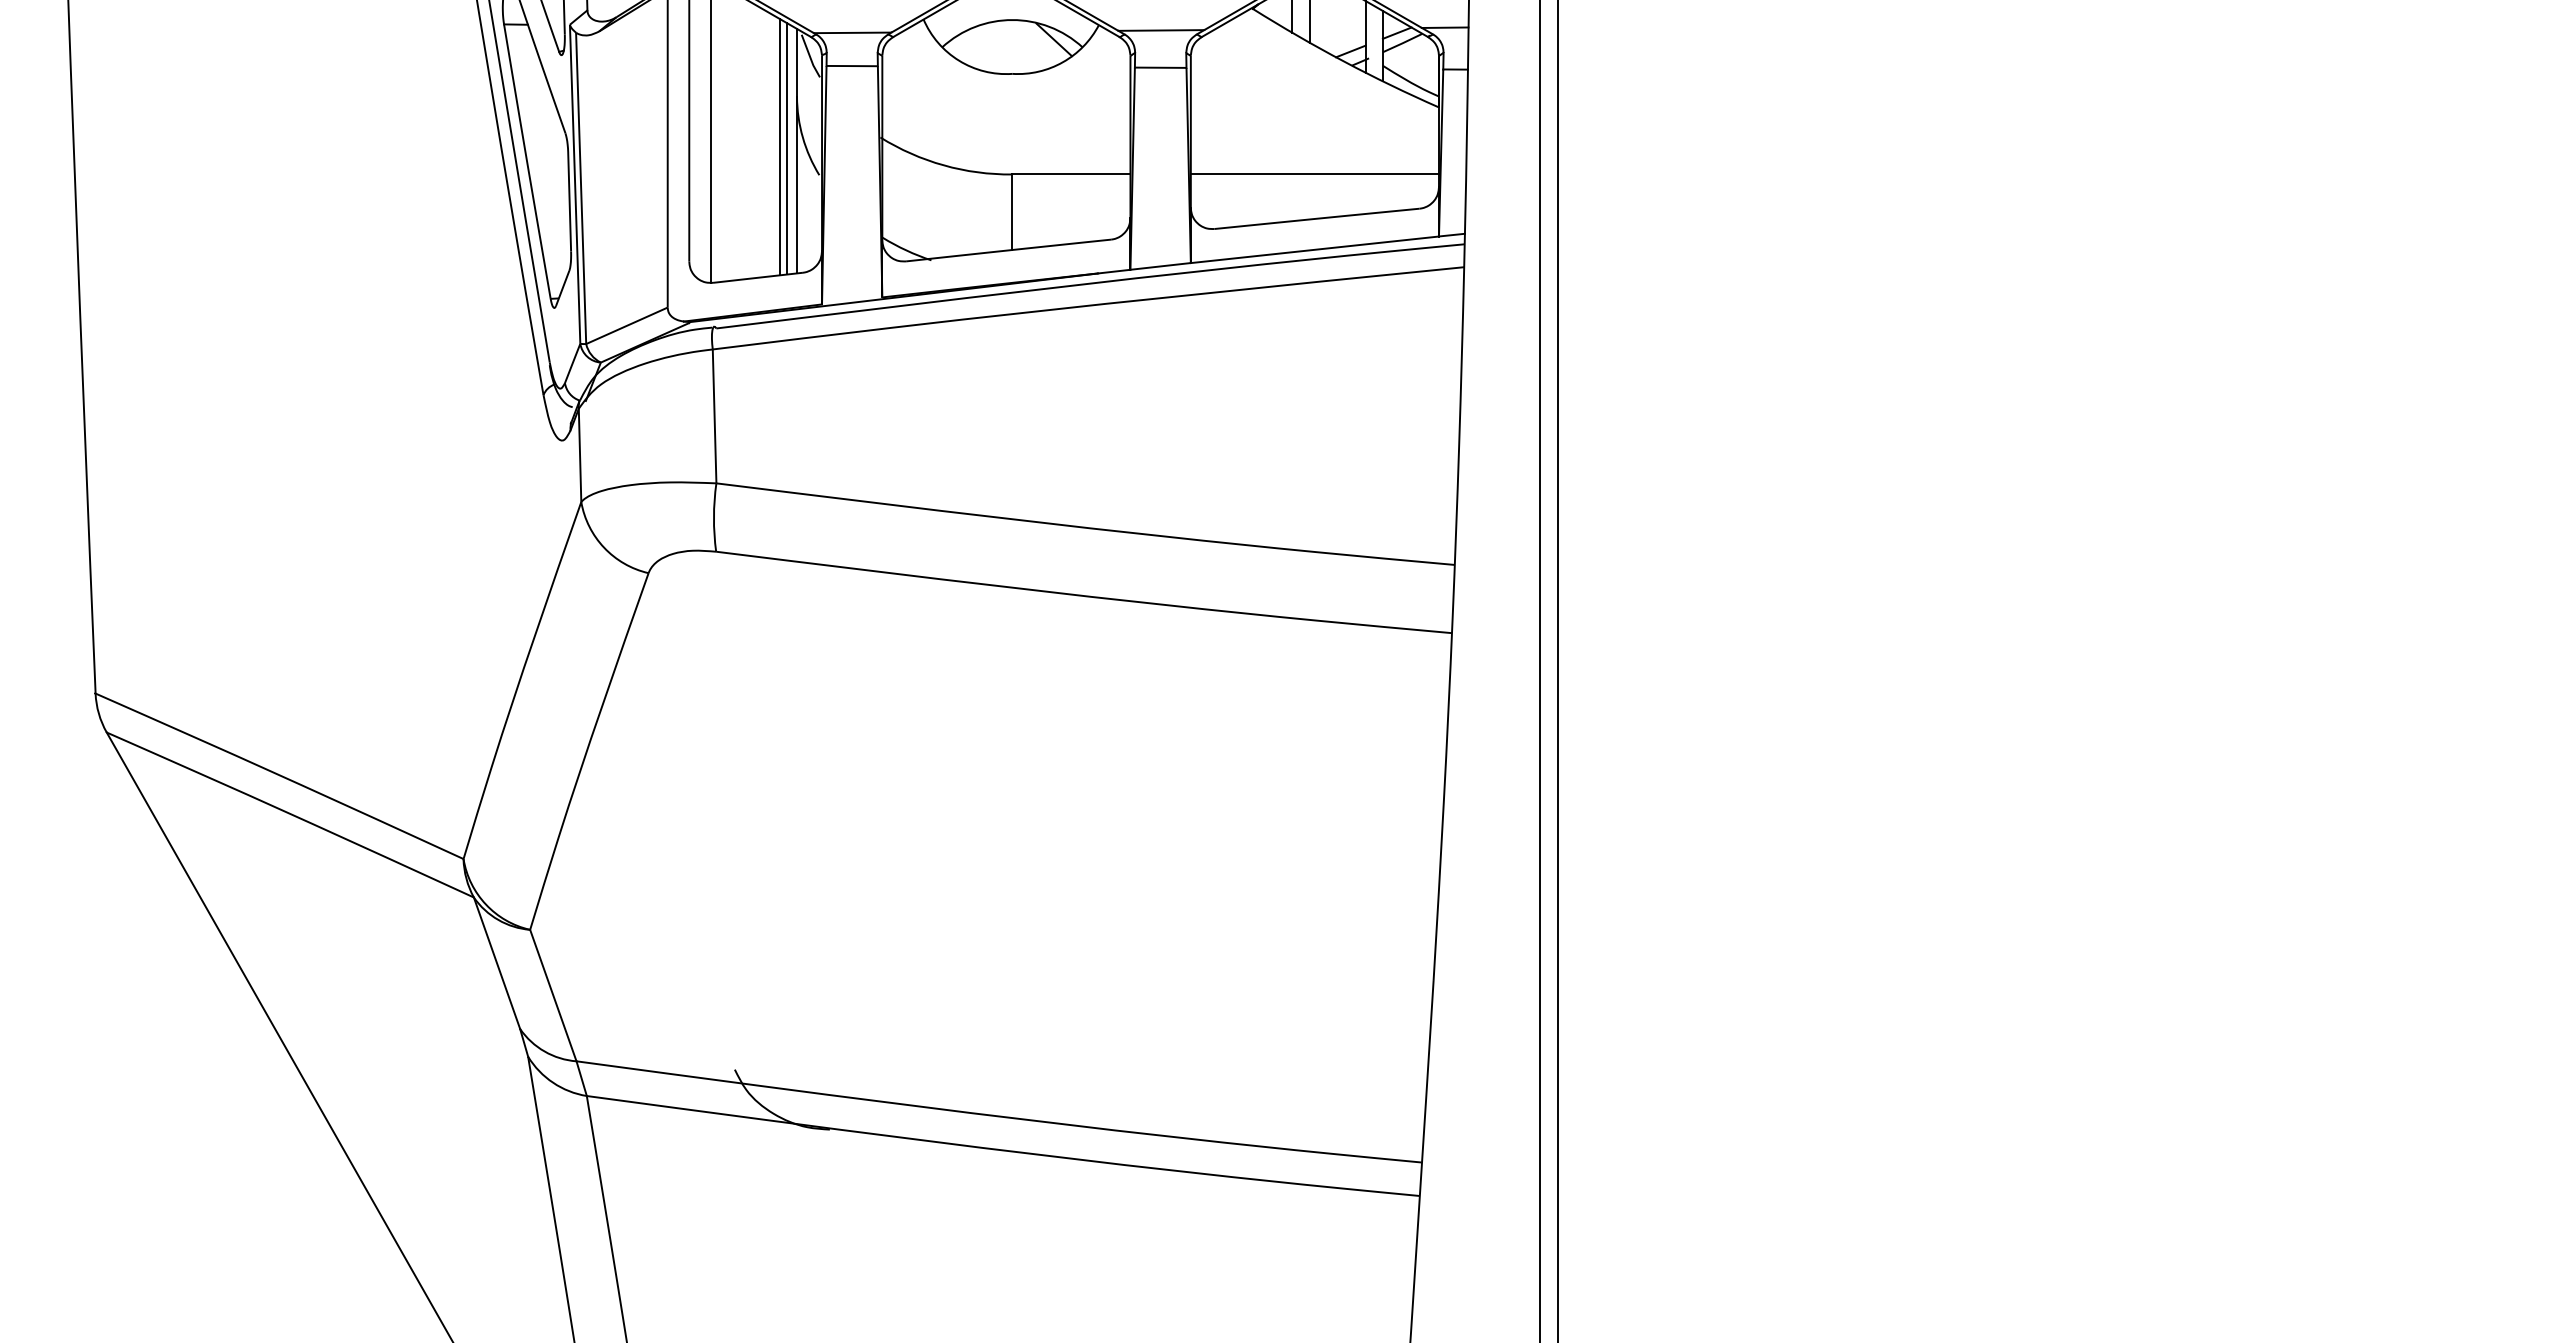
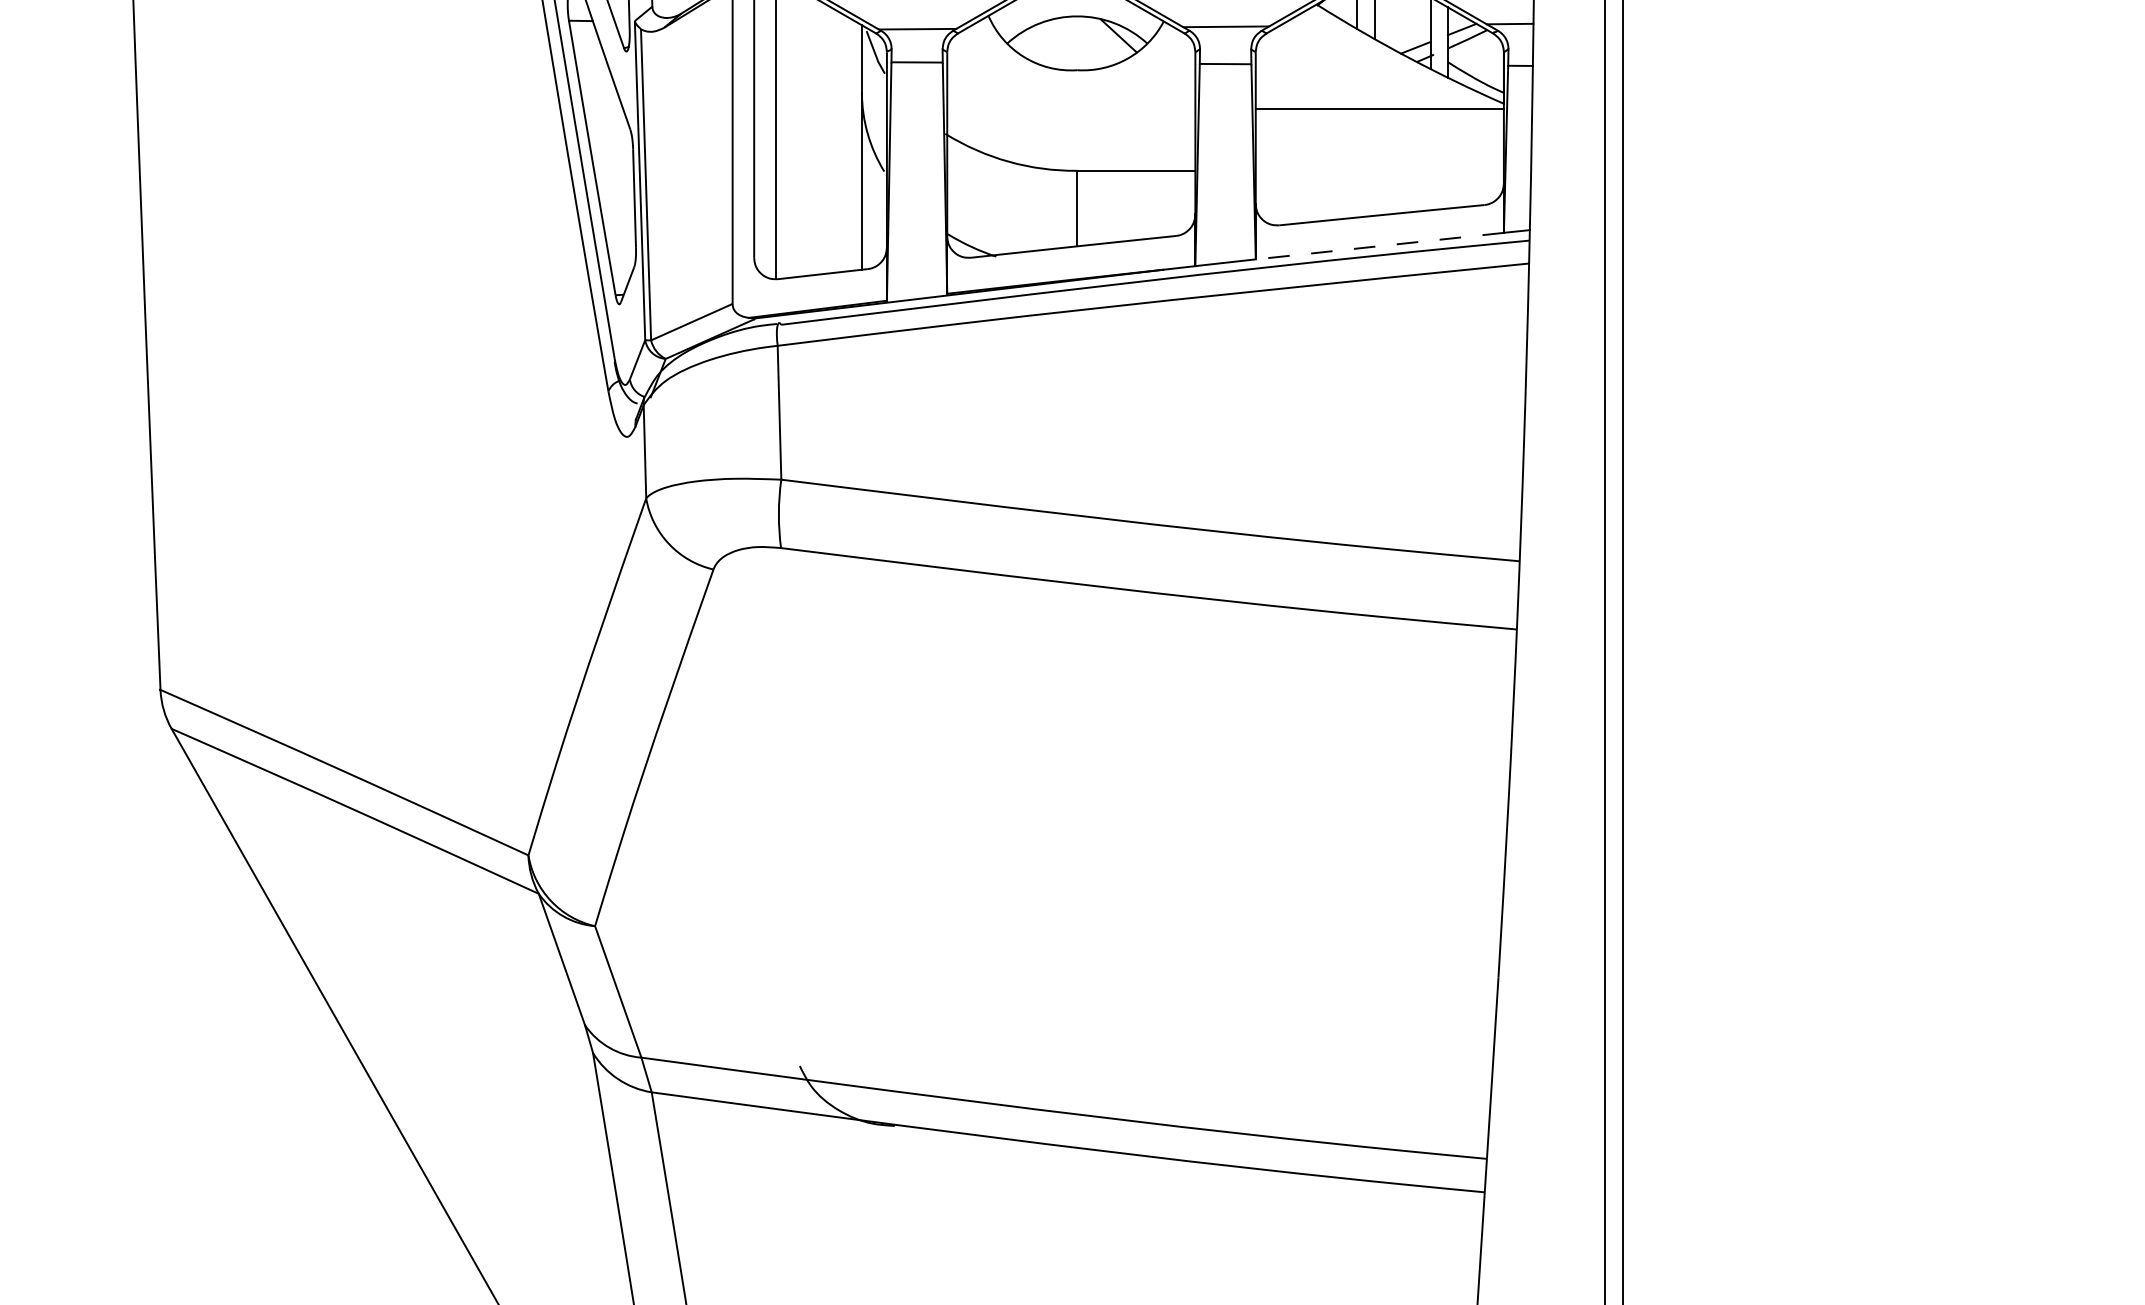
line: (779, 146) -> (844, 142), removed
line: (787, 148) -> (852, 144), removed
line: (1314, 174) -> (1379, 108), moved
line: (1314, 249) -> (1379, 245), solid -> dashed

